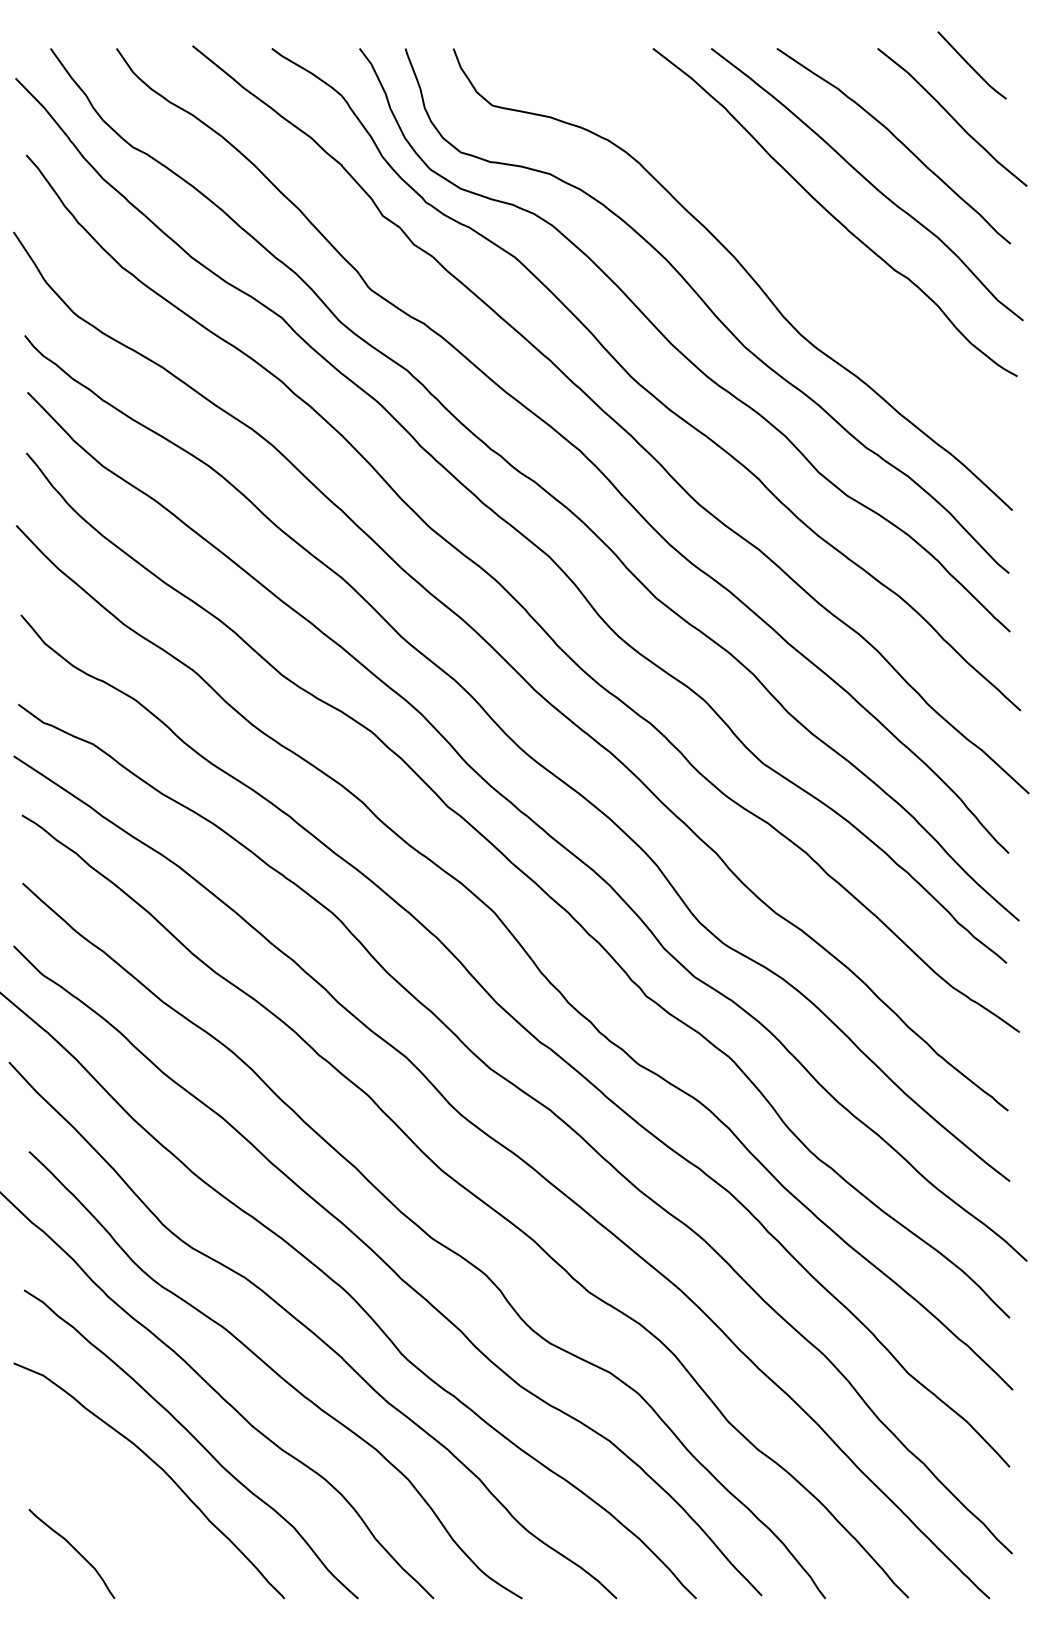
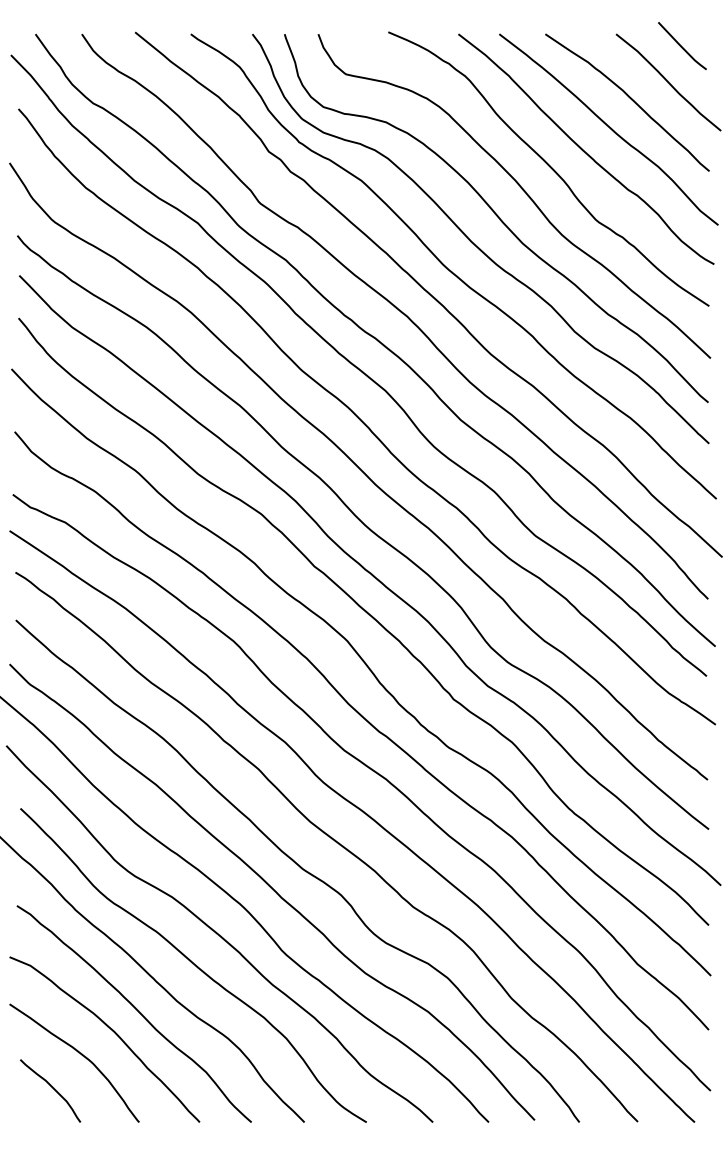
curve: (782, 238) -> (549, 167), added
curve: (111, 1500) -> (78, 1053), added

